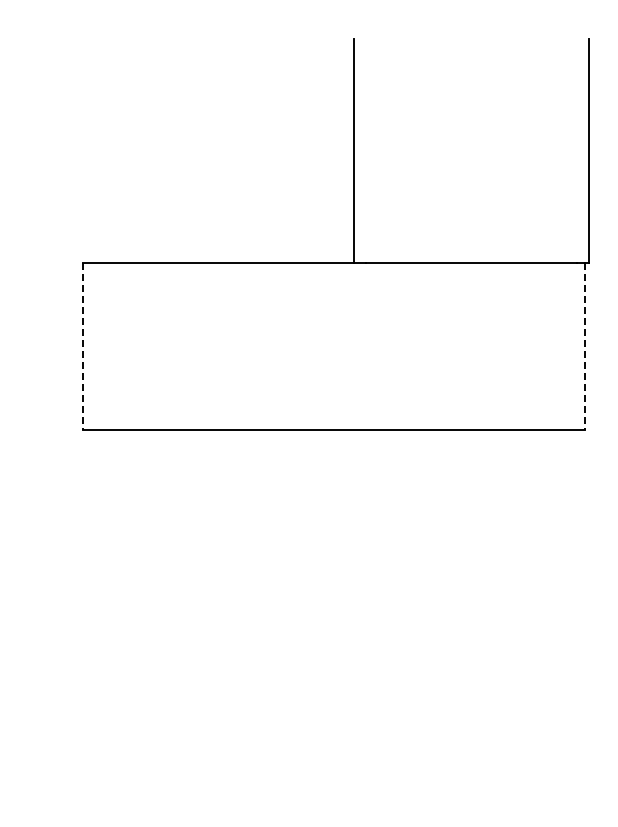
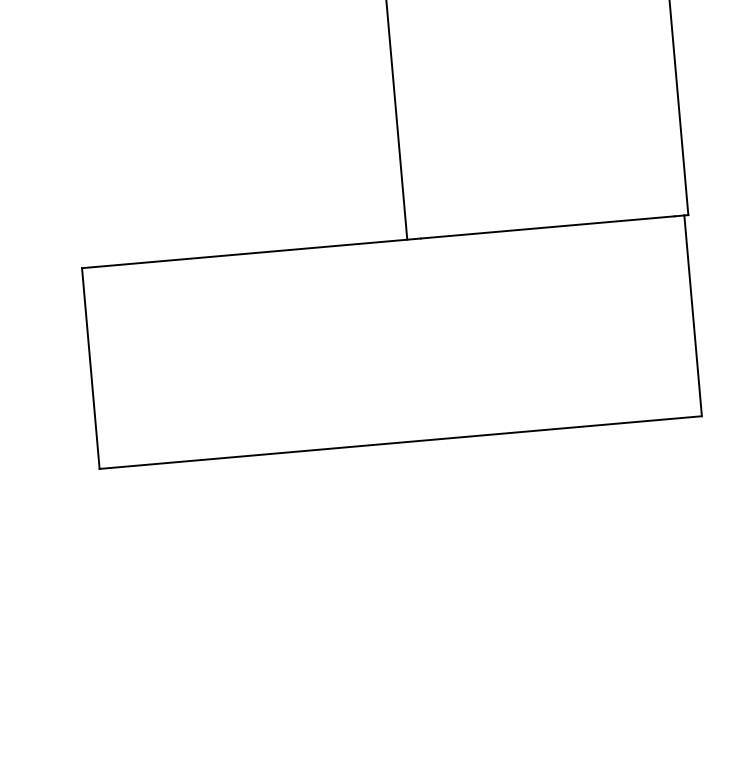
line: (83, 346) -> (91, 368), dashed -> solid
line: (585, 346) -> (693, 315), dashed -> solid

